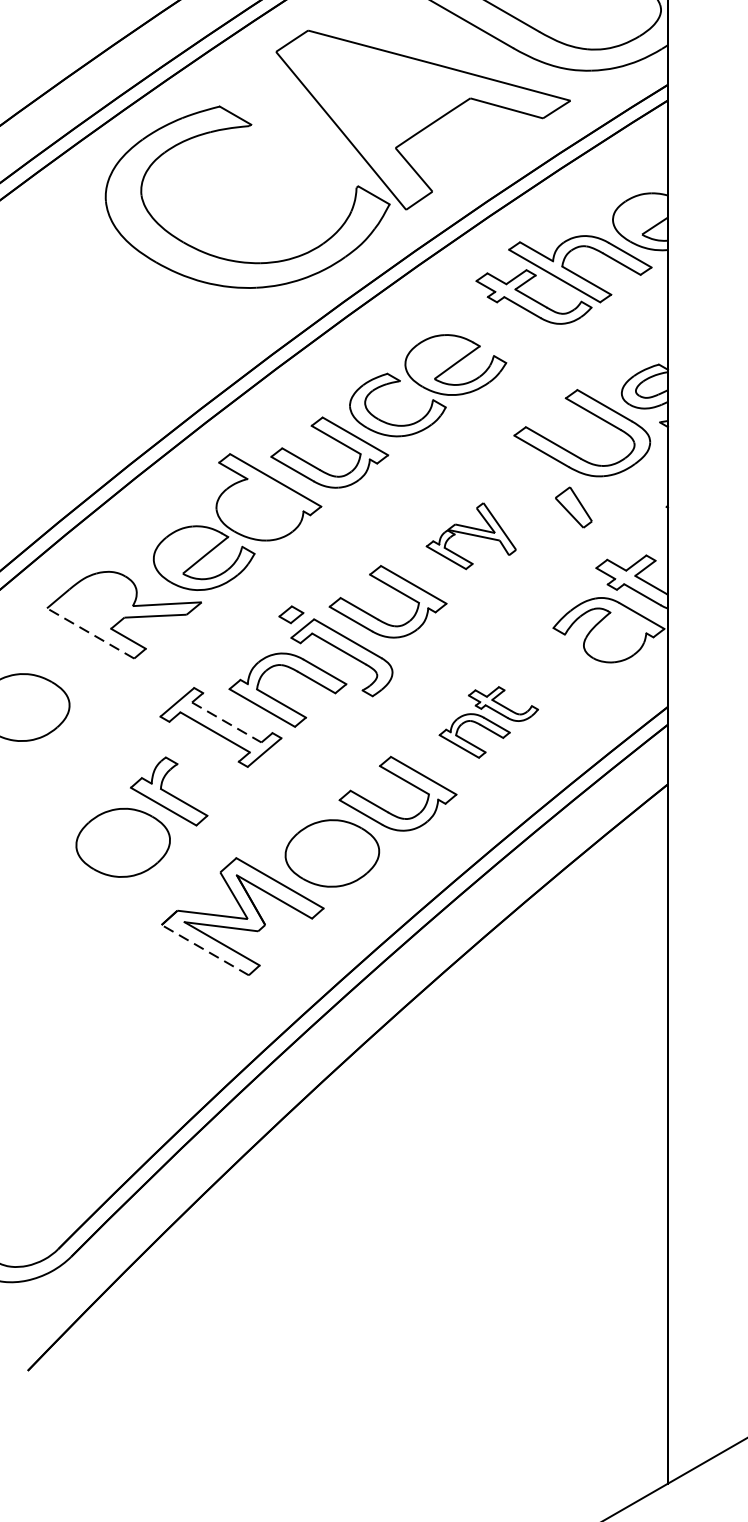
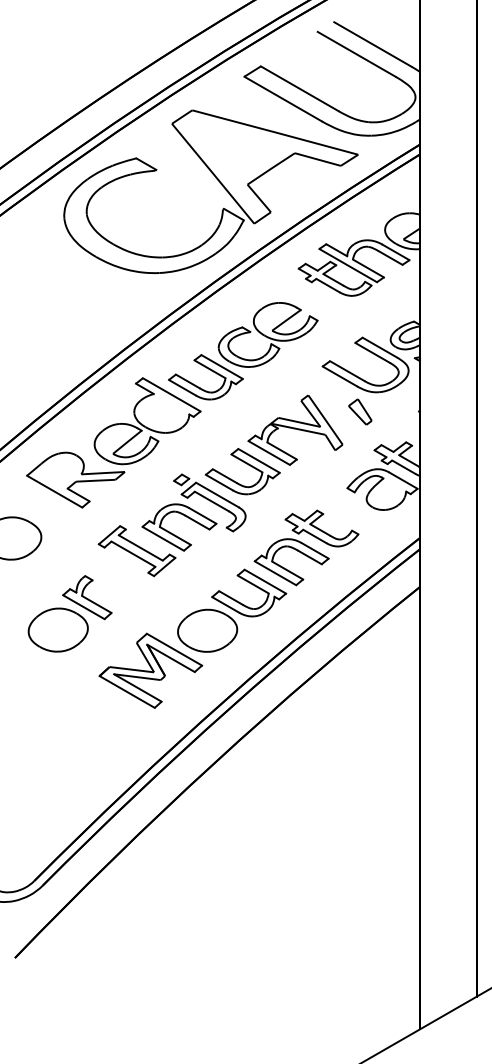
part: (471, 535) -> (295, 429), size x1.67
line: (90, 633) -> (54, 491), dashed -> solid
part: (488, 721) -> (306, 547), size x1.67
line: (227, 723) -> (141, 548), dashed -> solid
part: (140, 816) -> (69, 613), moved
line: (205, 949) -> (127, 691), dashed -> solid

